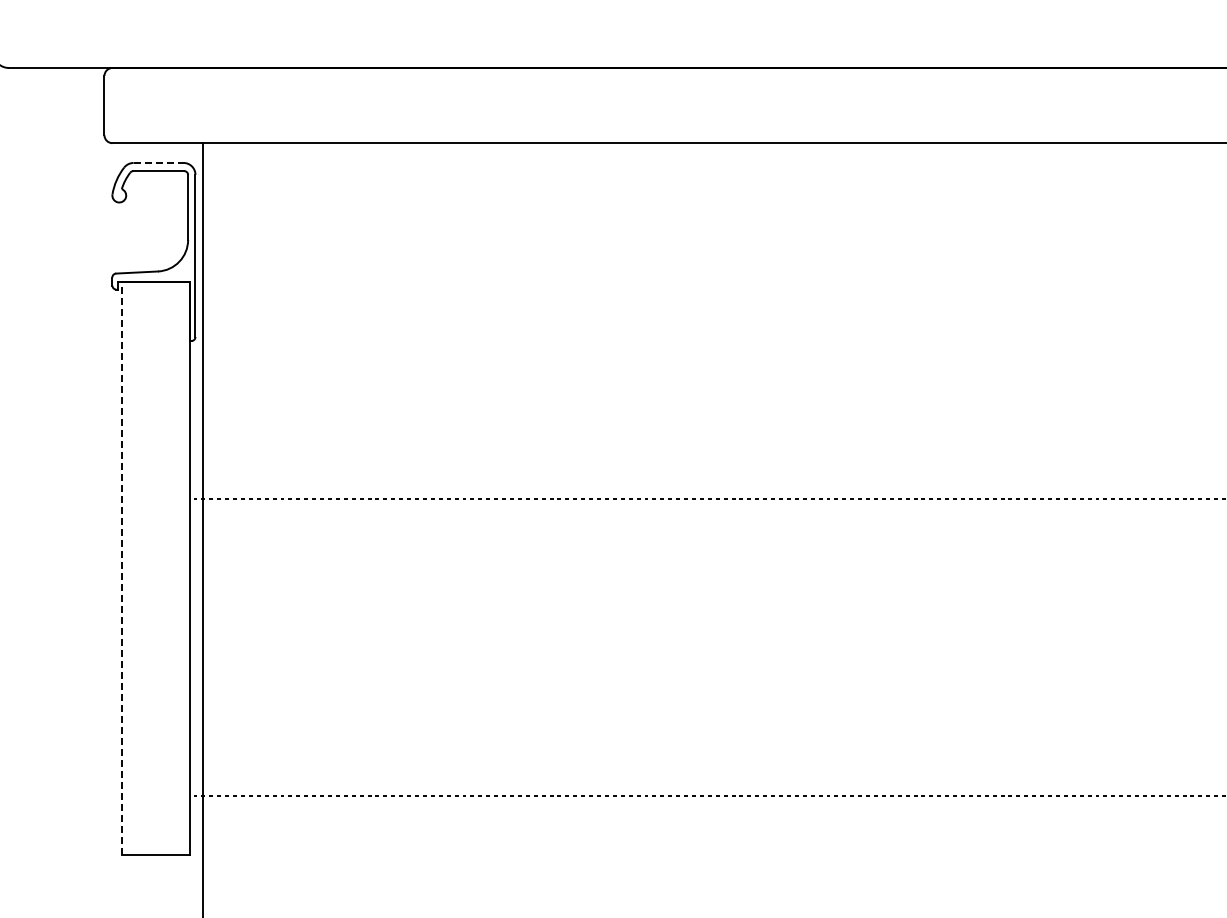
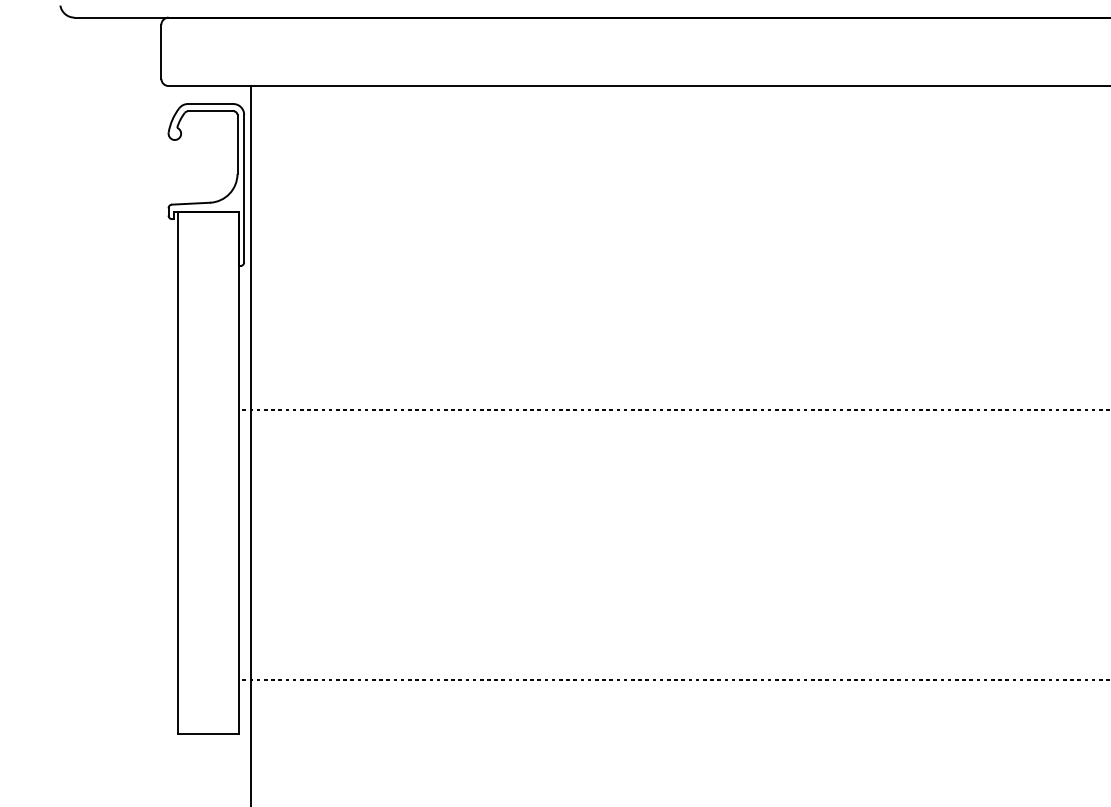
line: (158, 162) -> (210, 103), dashed -> solid
line: (122, 568) -> (177, 472), dashed -> solid

